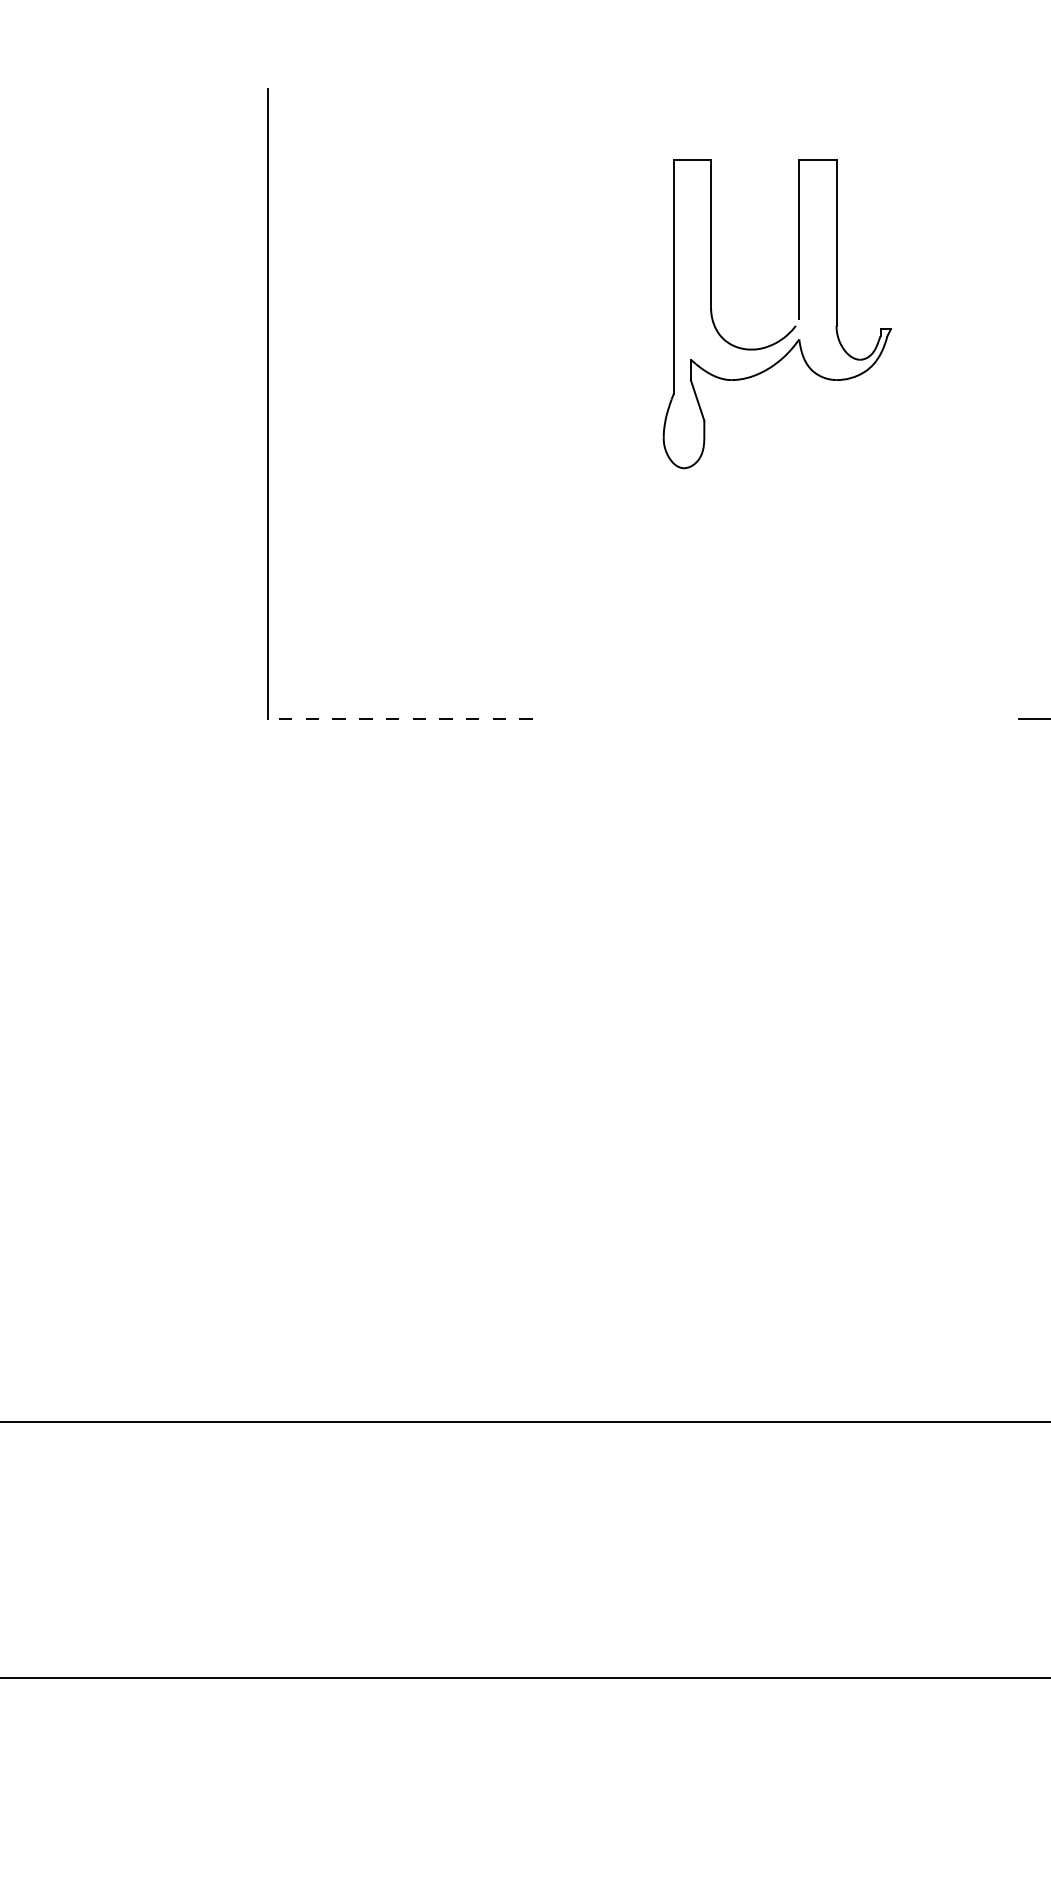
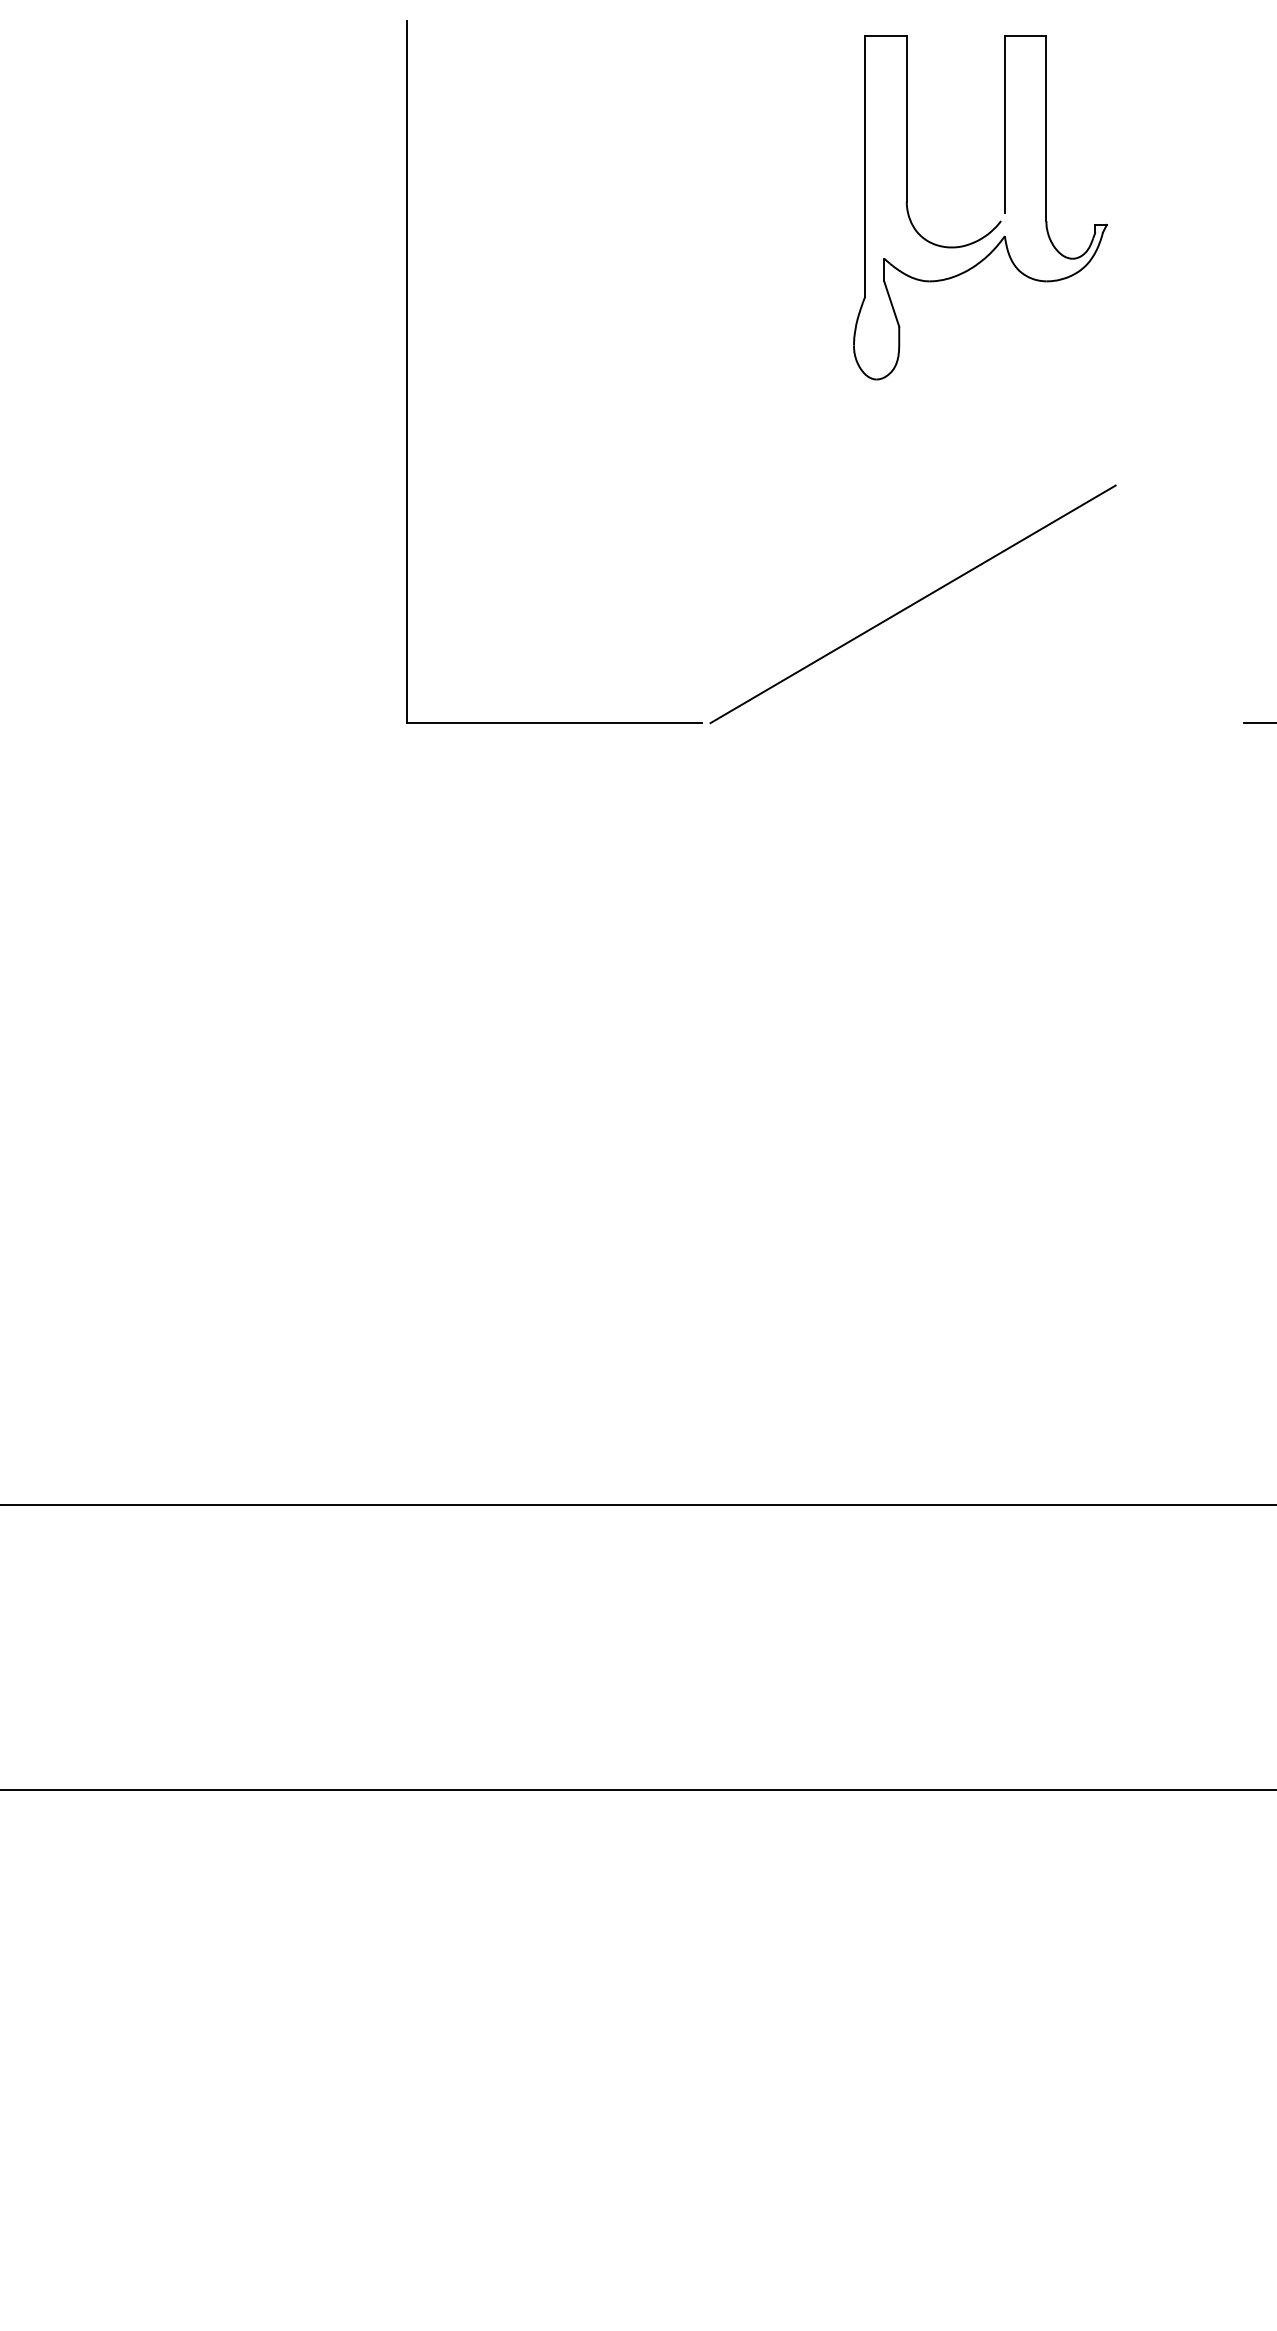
part: (792, 328) -> (997, 223), moved
line: (721, 612) -> (912, 604), added
line: (400, 719) -> (554, 723), dashed -> solid

